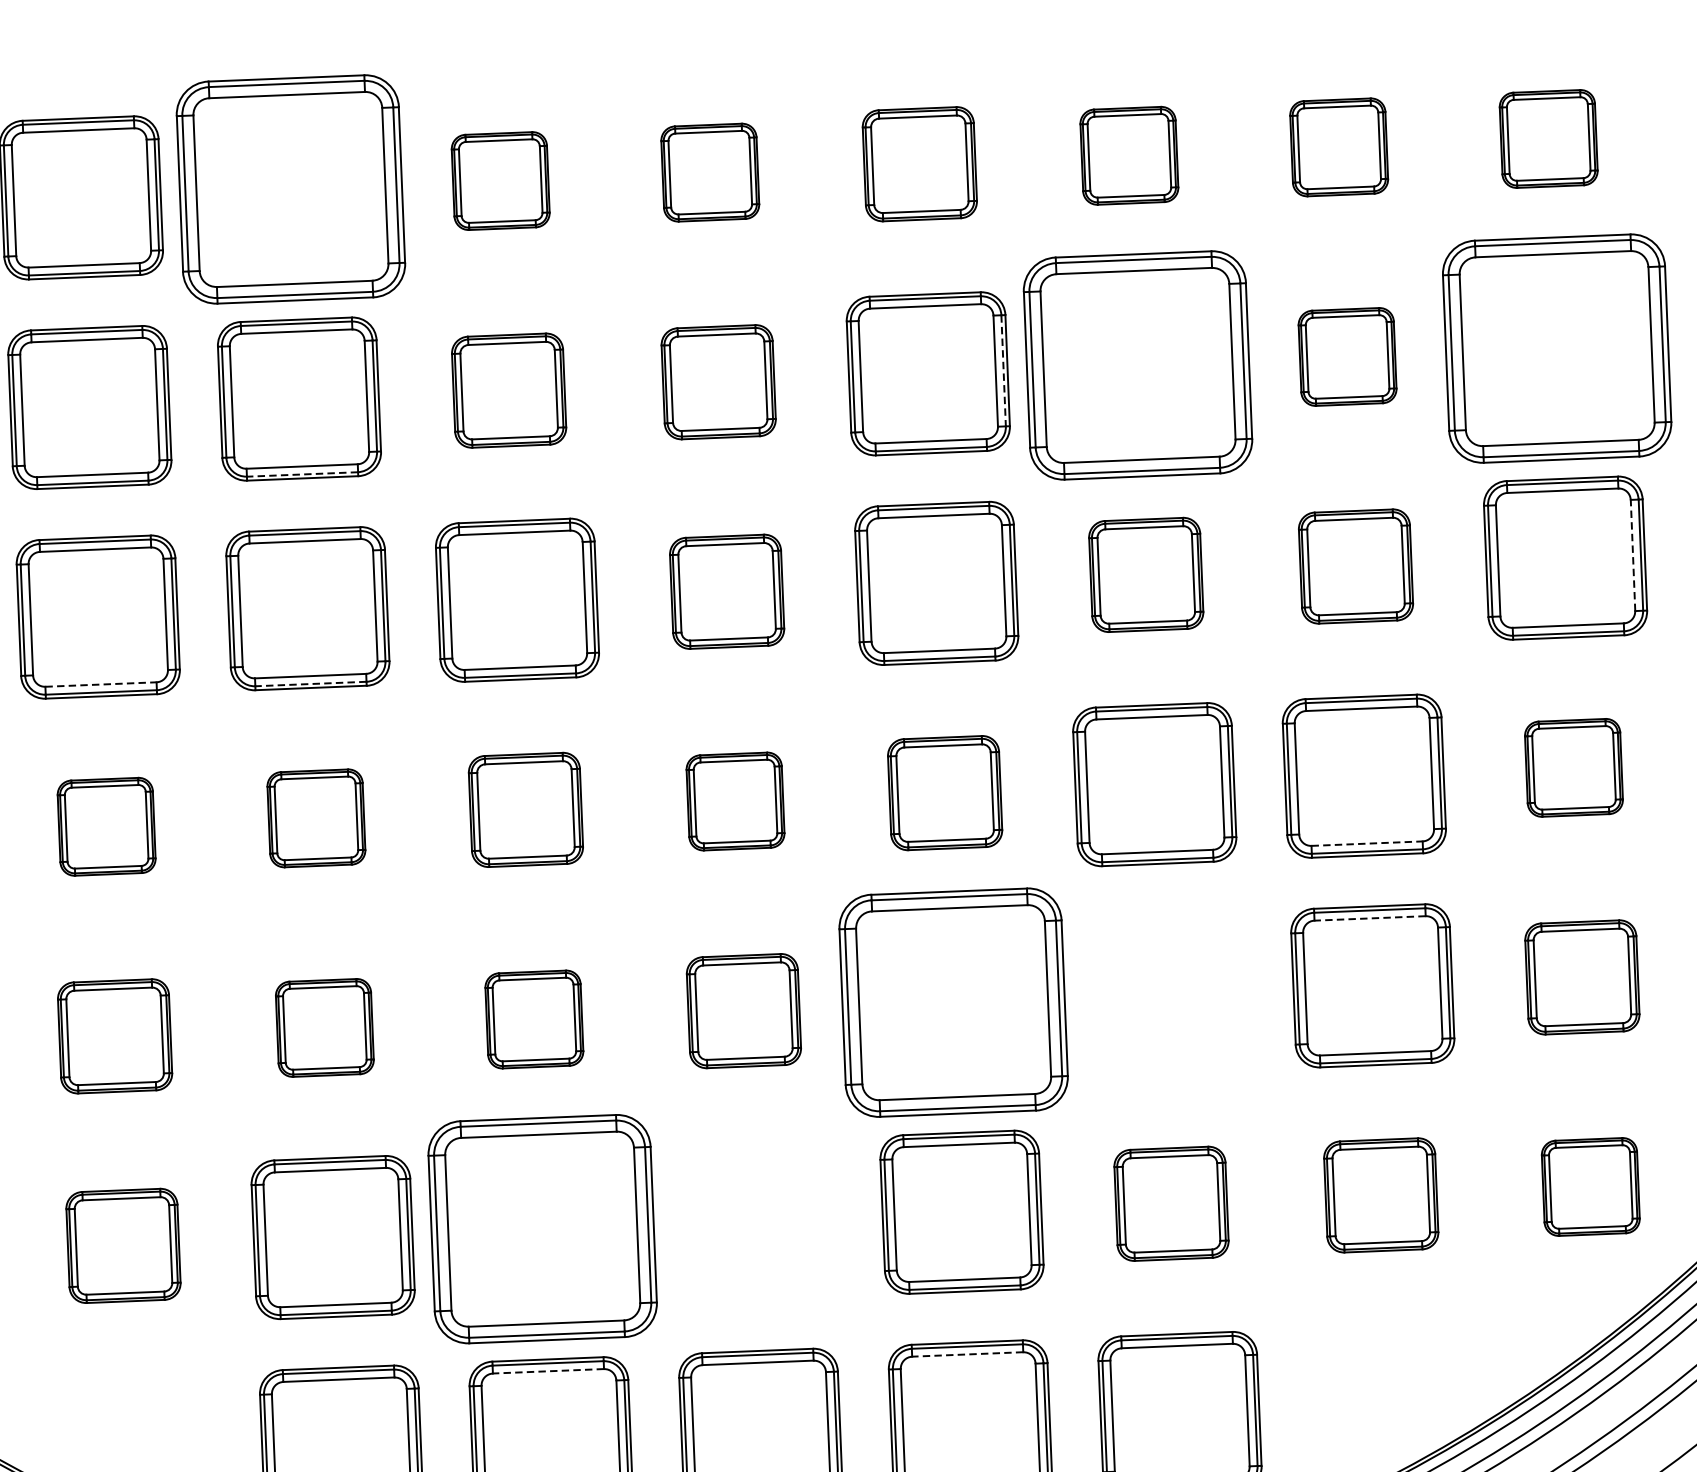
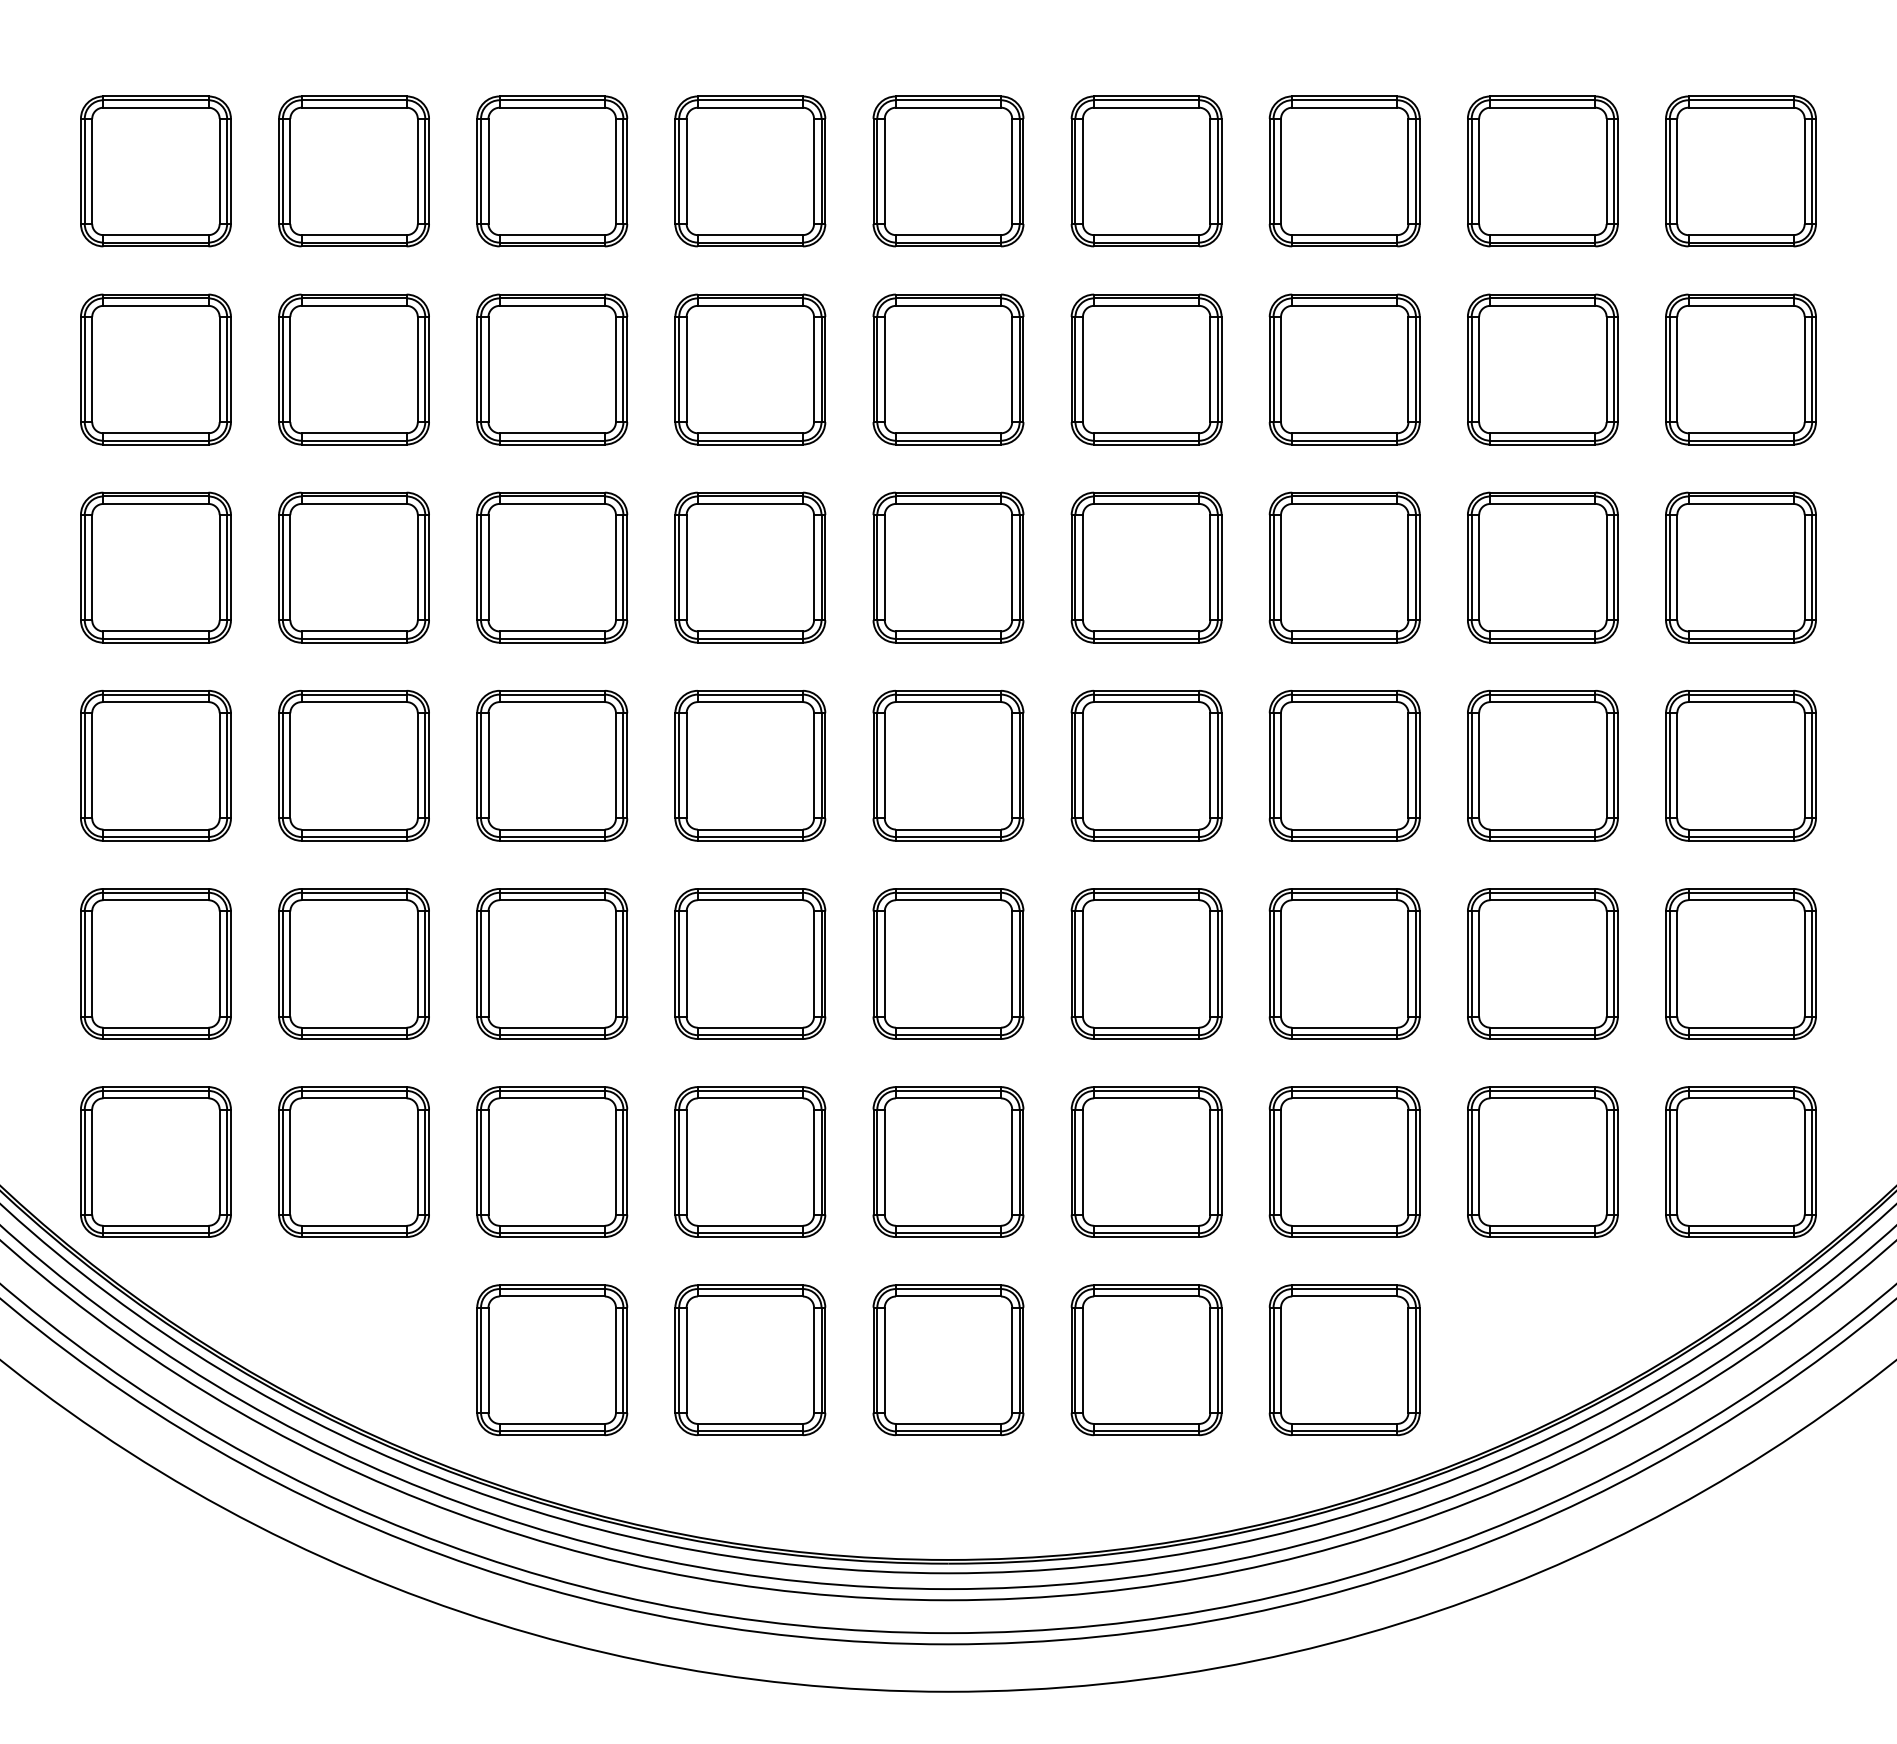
part: (1548, 139) -> (1740, 171), size x1.67
part: (1338, 147) -> (1542, 171), size x1.67
part: (1129, 155) -> (1344, 171), size x1.67
part: (919, 164) -> (1146, 171), size x1.43
part: (710, 172) -> (948, 171), size x1.67
part: (500, 181) -> (750, 171), size x1.67
part: (291, 189) -> (552, 171), size x0.71
part: (1556, 348) -> (1740, 369), size x0.71
part: (1347, 356) -> (1542, 369), size x1.67
part: (1137, 365) -> (1344, 369), size x0.71
line: (1003, 370) -> (1217, 369), dashed -> solid
part: (718, 382) -> (948, 369), size x1.43
part: (509, 390) -> (750, 369), size x1.43
line: (302, 474) -> (552, 440), dashed -> solid
line: (1632, 555) -> (1804, 567), dashed -> solid
part: (1355, 566) -> (1542, 567), size x1.43
part: (1146, 574) -> (1344, 567), size x1.43
part: (727, 591) -> (948, 567), size x1.43
line: (311, 683) -> (552, 638), dashed -> solid
line: (101, 684) -> (354, 631), dashed -> solid
part: (1573, 767) -> (1740, 765), size x1.67
part: (945, 792) -> (1146, 765), size x1.43
part: (735, 801) -> (948, 765), size x1.67
part: (526, 809) -> (750, 765), size x1.43
part: (316, 817) -> (552, 765), size x1.67
part: (106, 826) -> (353, 765), size x1.67
line: (1366, 843) -> (1542, 829), dashed -> solid
line: (1369, 918) -> (1542, 900), dashed -> solid
part: (1581, 976) -> (1740, 963), size x1.43
part: (1162, 993) -> (1344, 963), added
part: (953, 1002) -> (1146, 963), size x0.71
part: (743, 1010) -> (948, 963), size x1.43
part: (534, 1019) -> (750, 963), size x1.67
part: (325, 1027) -> (552, 963), size x1.67
part: (114, 1035) -> (353, 963), size x1.43
part: (1590, 1186) -> (1740, 1161), size x1.67
part: (1380, 1194) -> (1542, 1161), size x1.43
part: (1171, 1203) -> (1344, 1161), size x1.43
part: (752, 1220) -> (948, 1161), added
part: (542, 1228) -> (750, 1161), size x0.71
part: (122, 1245) -> (353, 1161), size x1.43
line: (967, 1354) -> (1146, 1296), dashed -> solid
line: (548, 1371) -> (750, 1296), dashed -> solid

